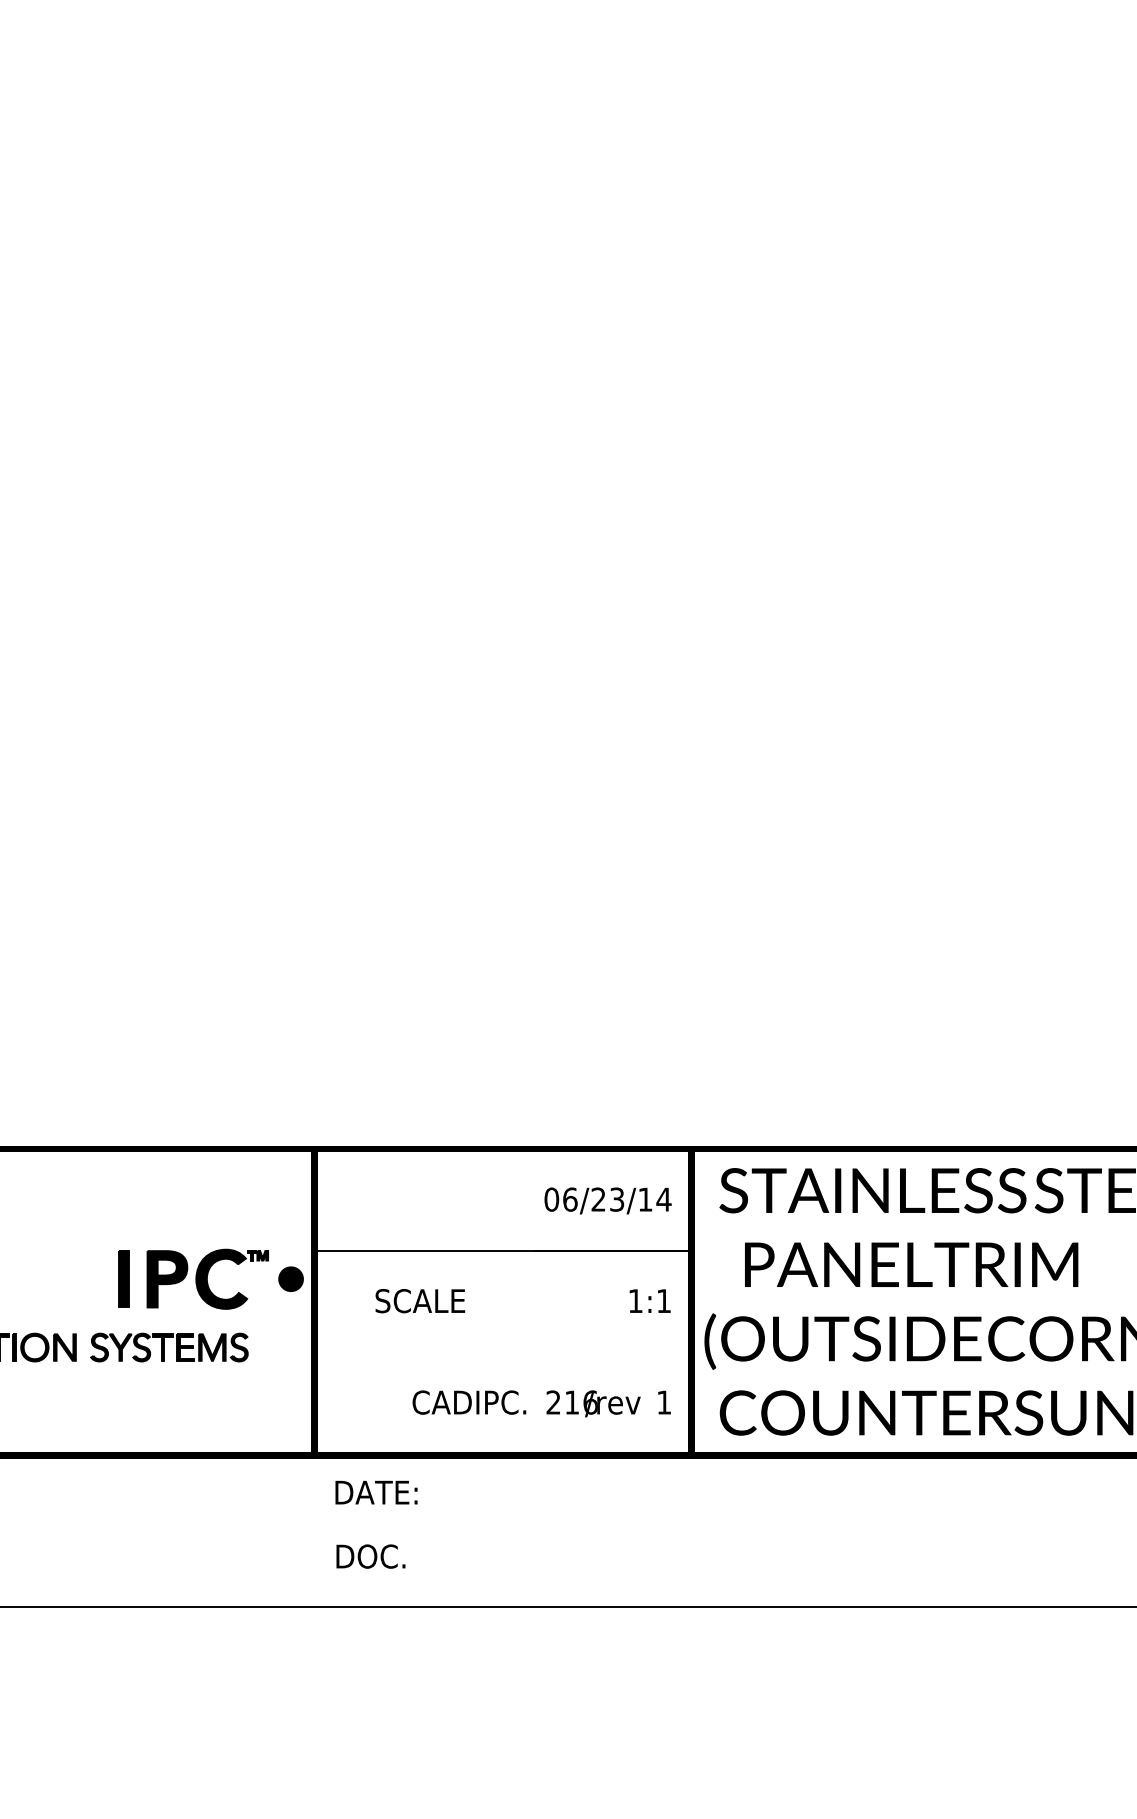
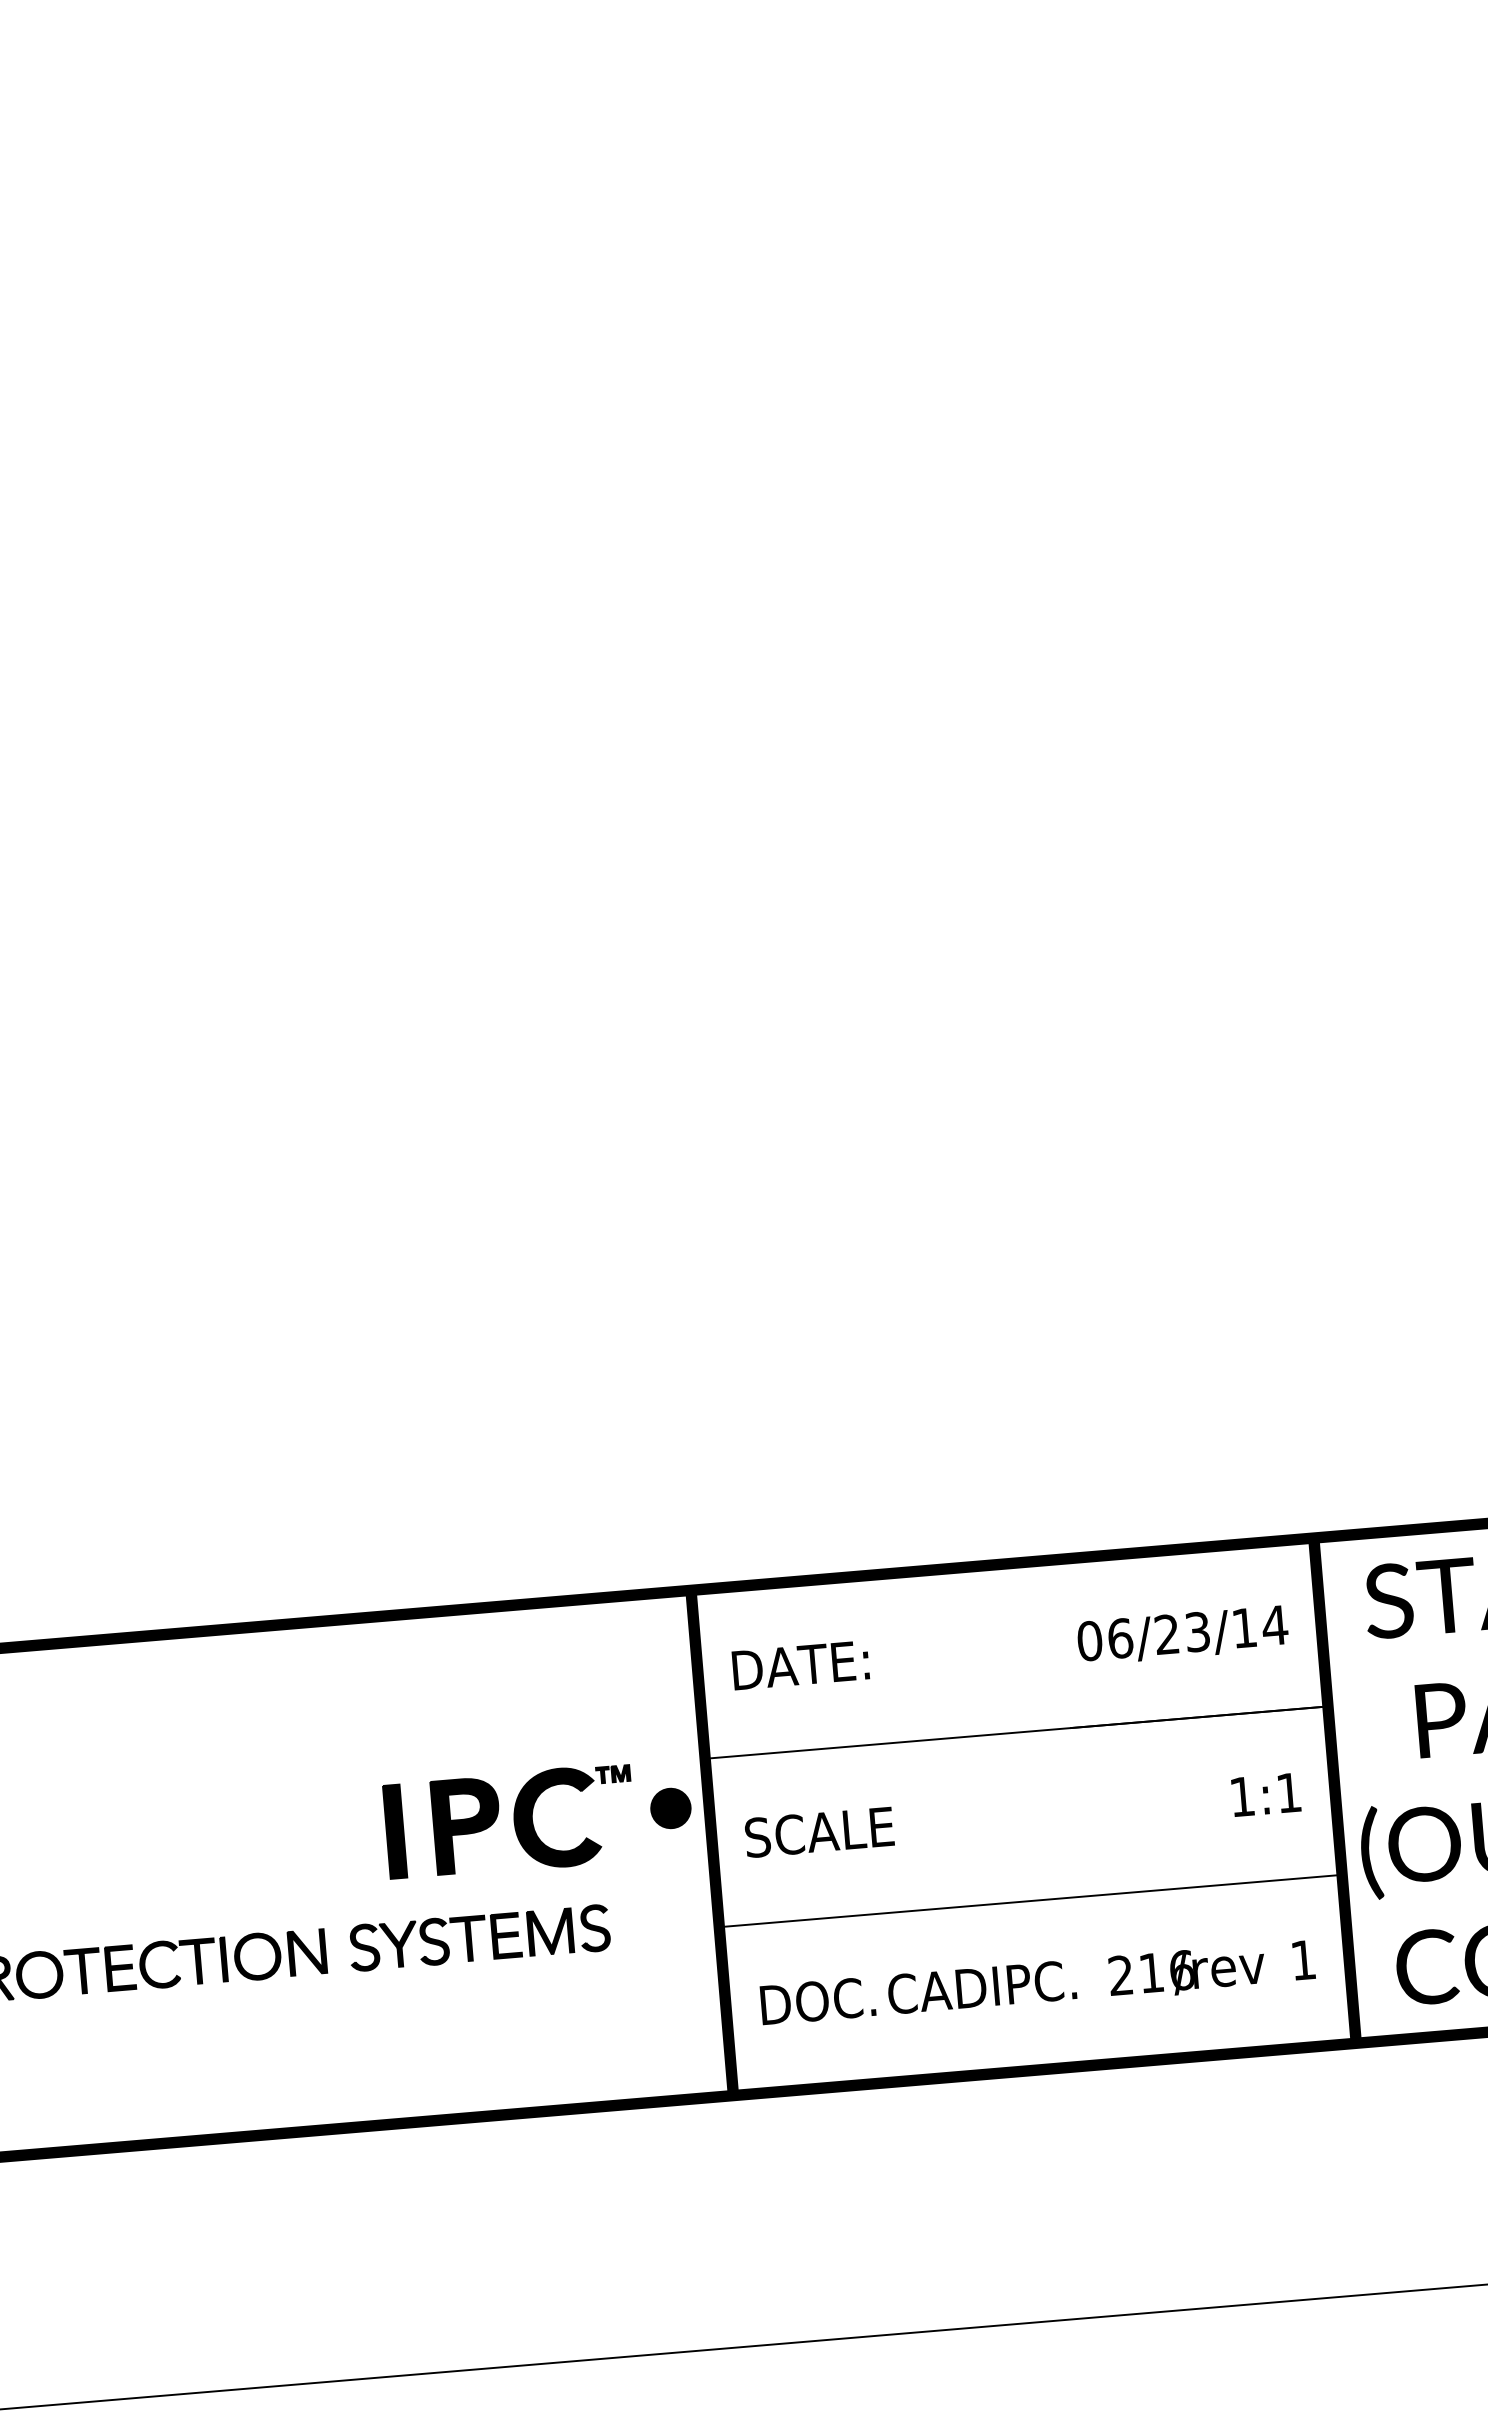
text: (420, 1301) -> (819, 1832), moved
line: (502, 1353) -> (1029, 1901), added
text: (376, 1492) -> (800, 1665), moved
text: (370, 1556) -> (817, 2000), moved

